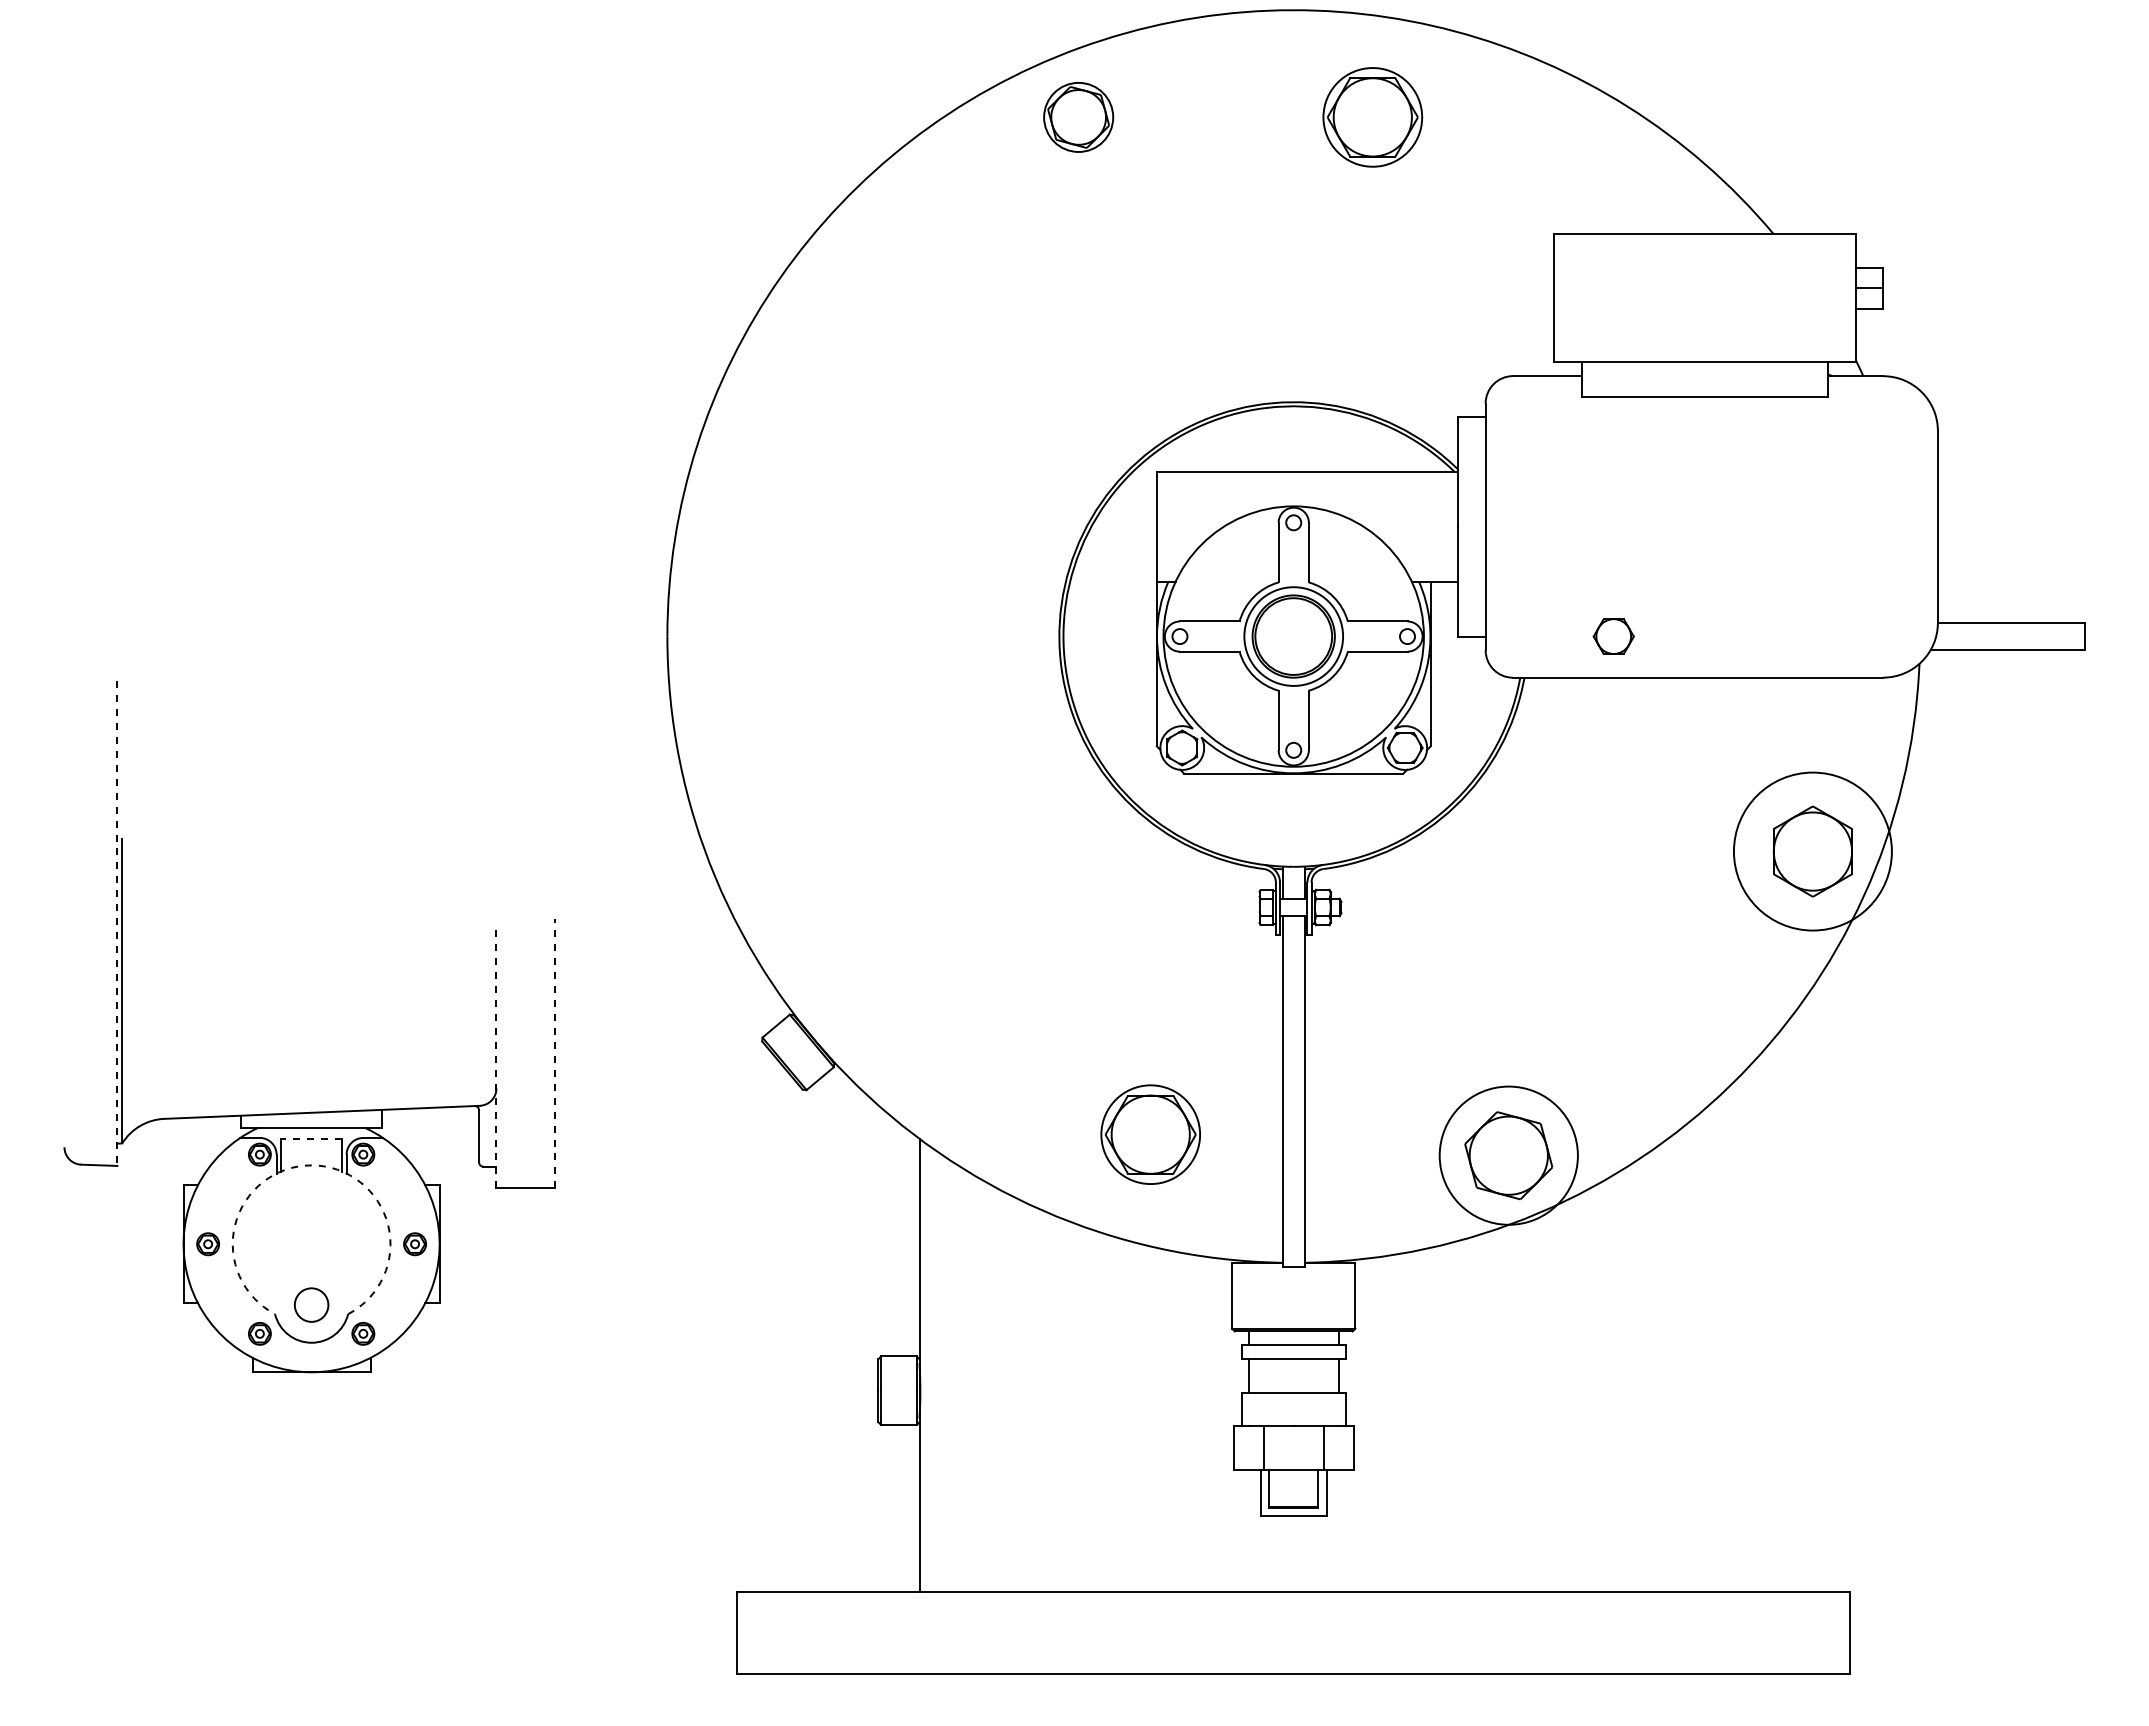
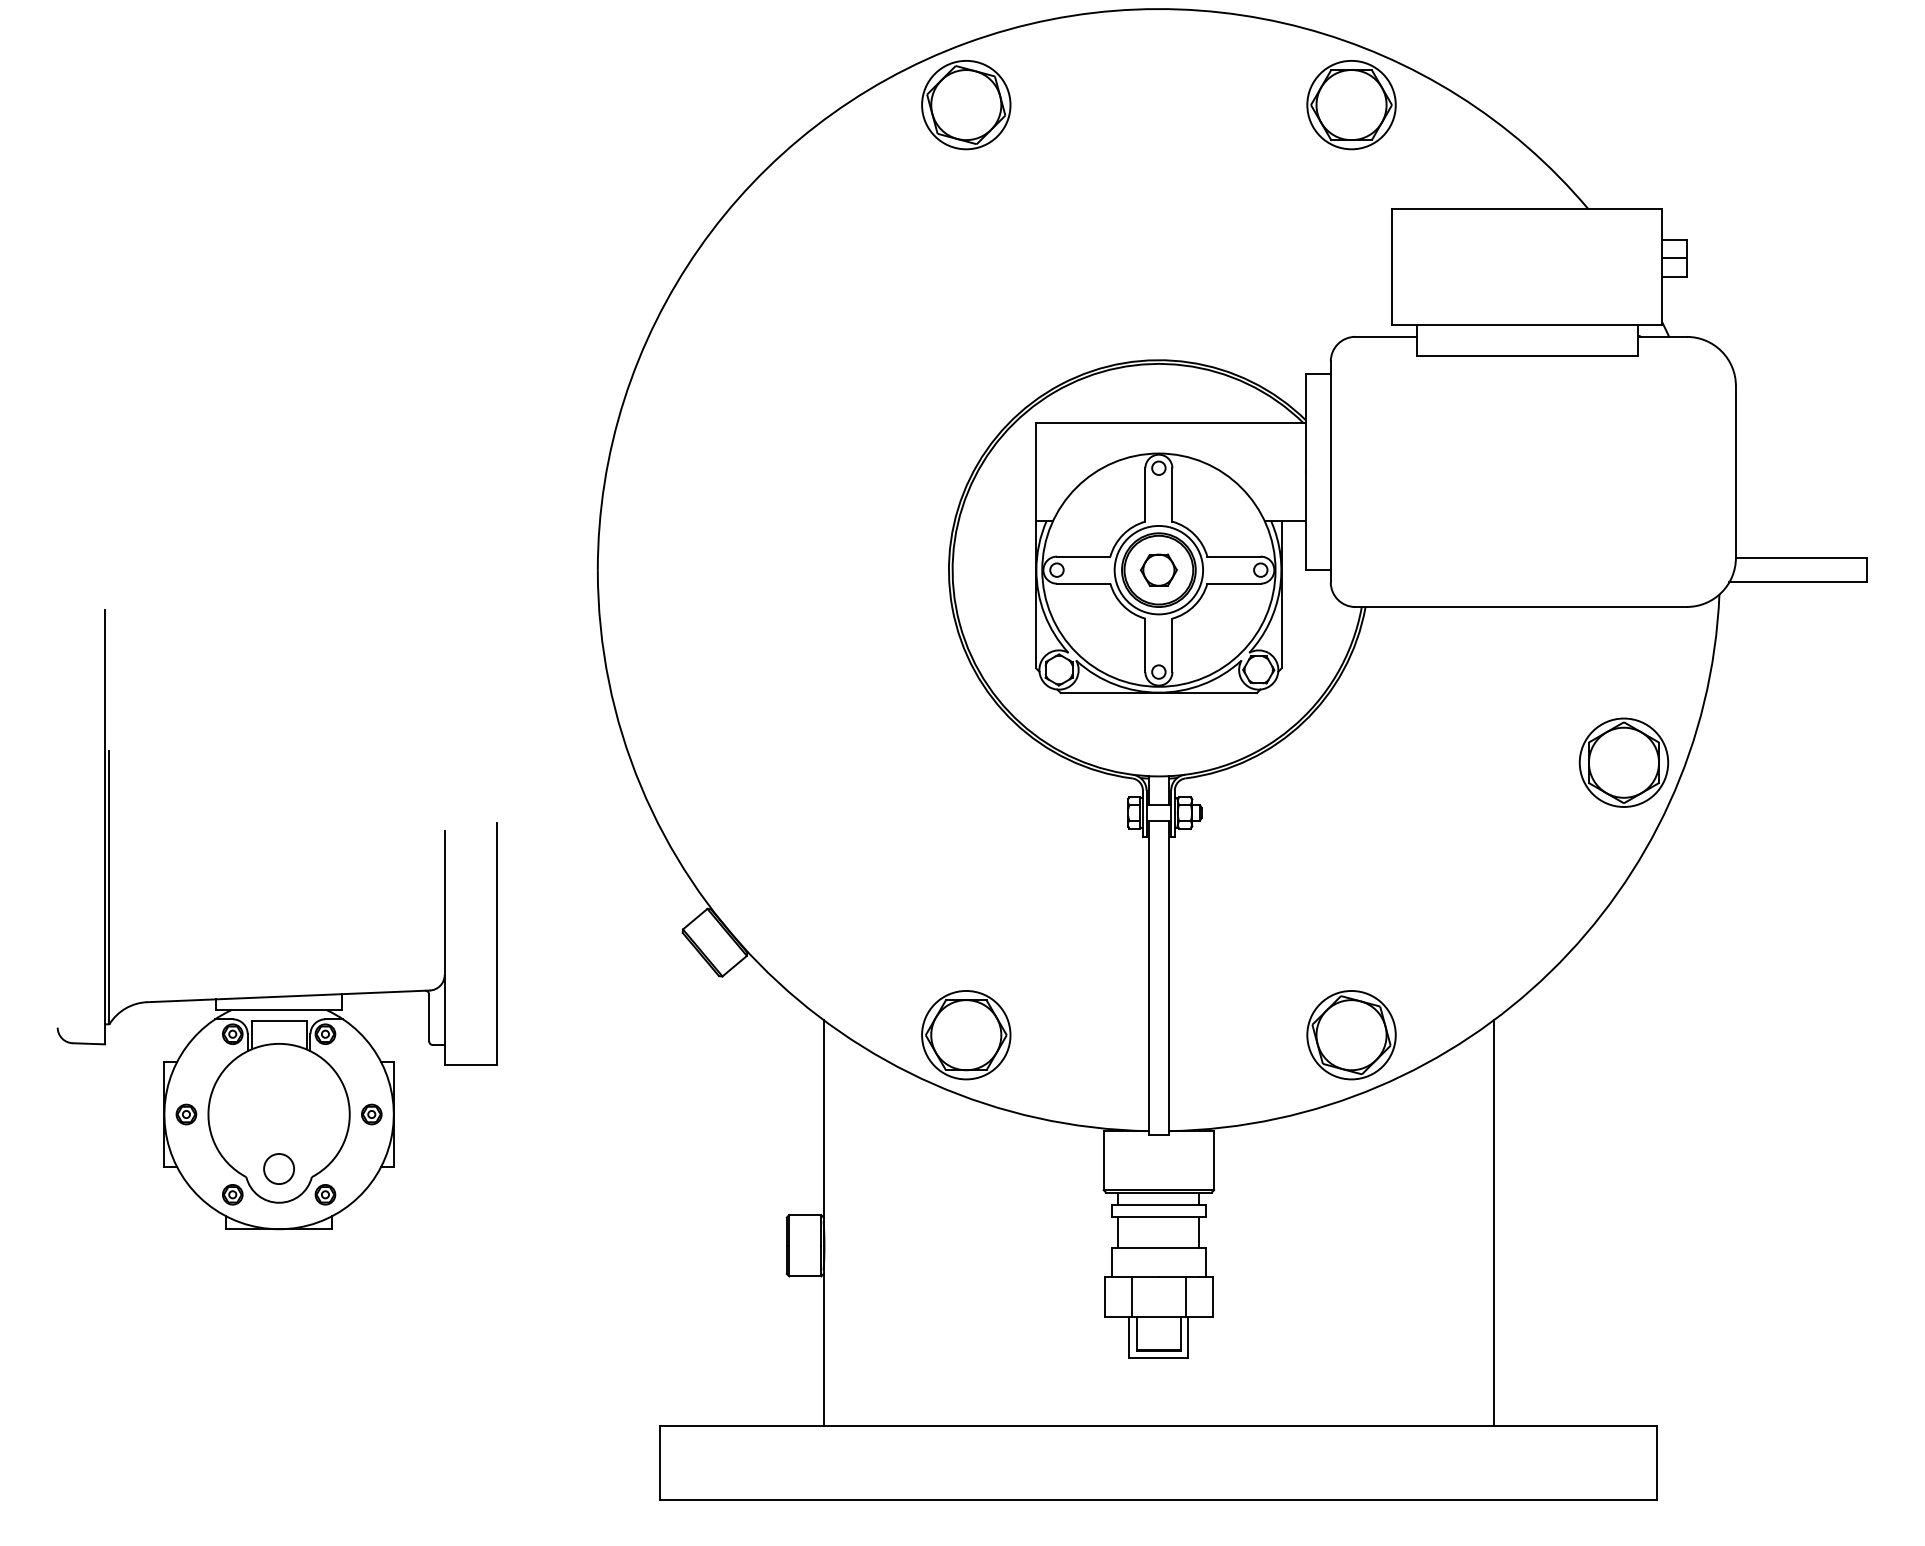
part: (1078, 117) -> (966, 105), size x1.43
part: (1372, 117) -> (1351, 105), moved
part: (1613, 636) -> (1158, 570), moved
circle: (1812, 851) -> (1623, 762), size x0.62
line: (117, 923) -> (105, 827), dashed -> solid
line: (555, 1053) -> (497, 943), dashed -> solid
line: (496, 1057) -> (444, 947), dashed -> solid
part: (1150, 1134) -> (966, 1035), moved
line: (311, 1139) -> (279, 1020), dashed -> solid
circle: (1508, 1155) -> (1351, 1035), size x0.71
arc: (311, 1165) -> (279, 1043), dashed -> solid
line: (1667, 1364) -> (1493, 1222), added

